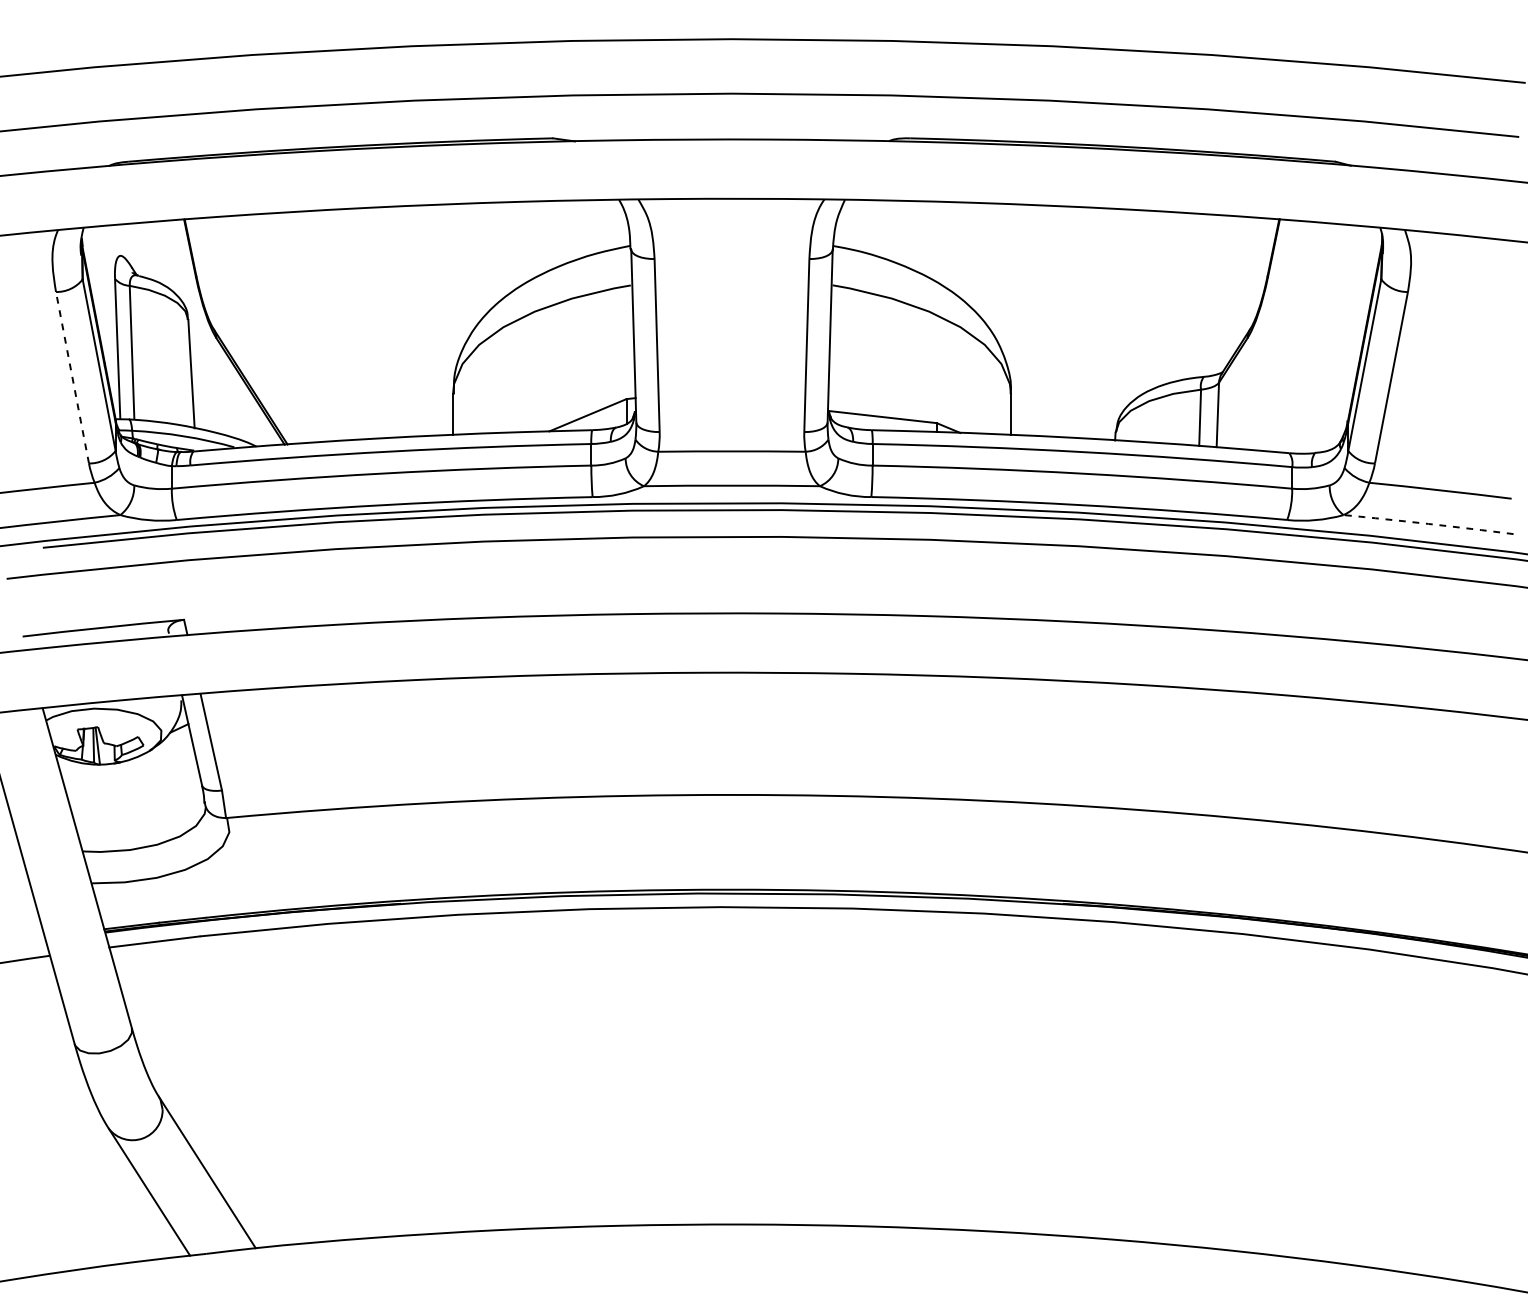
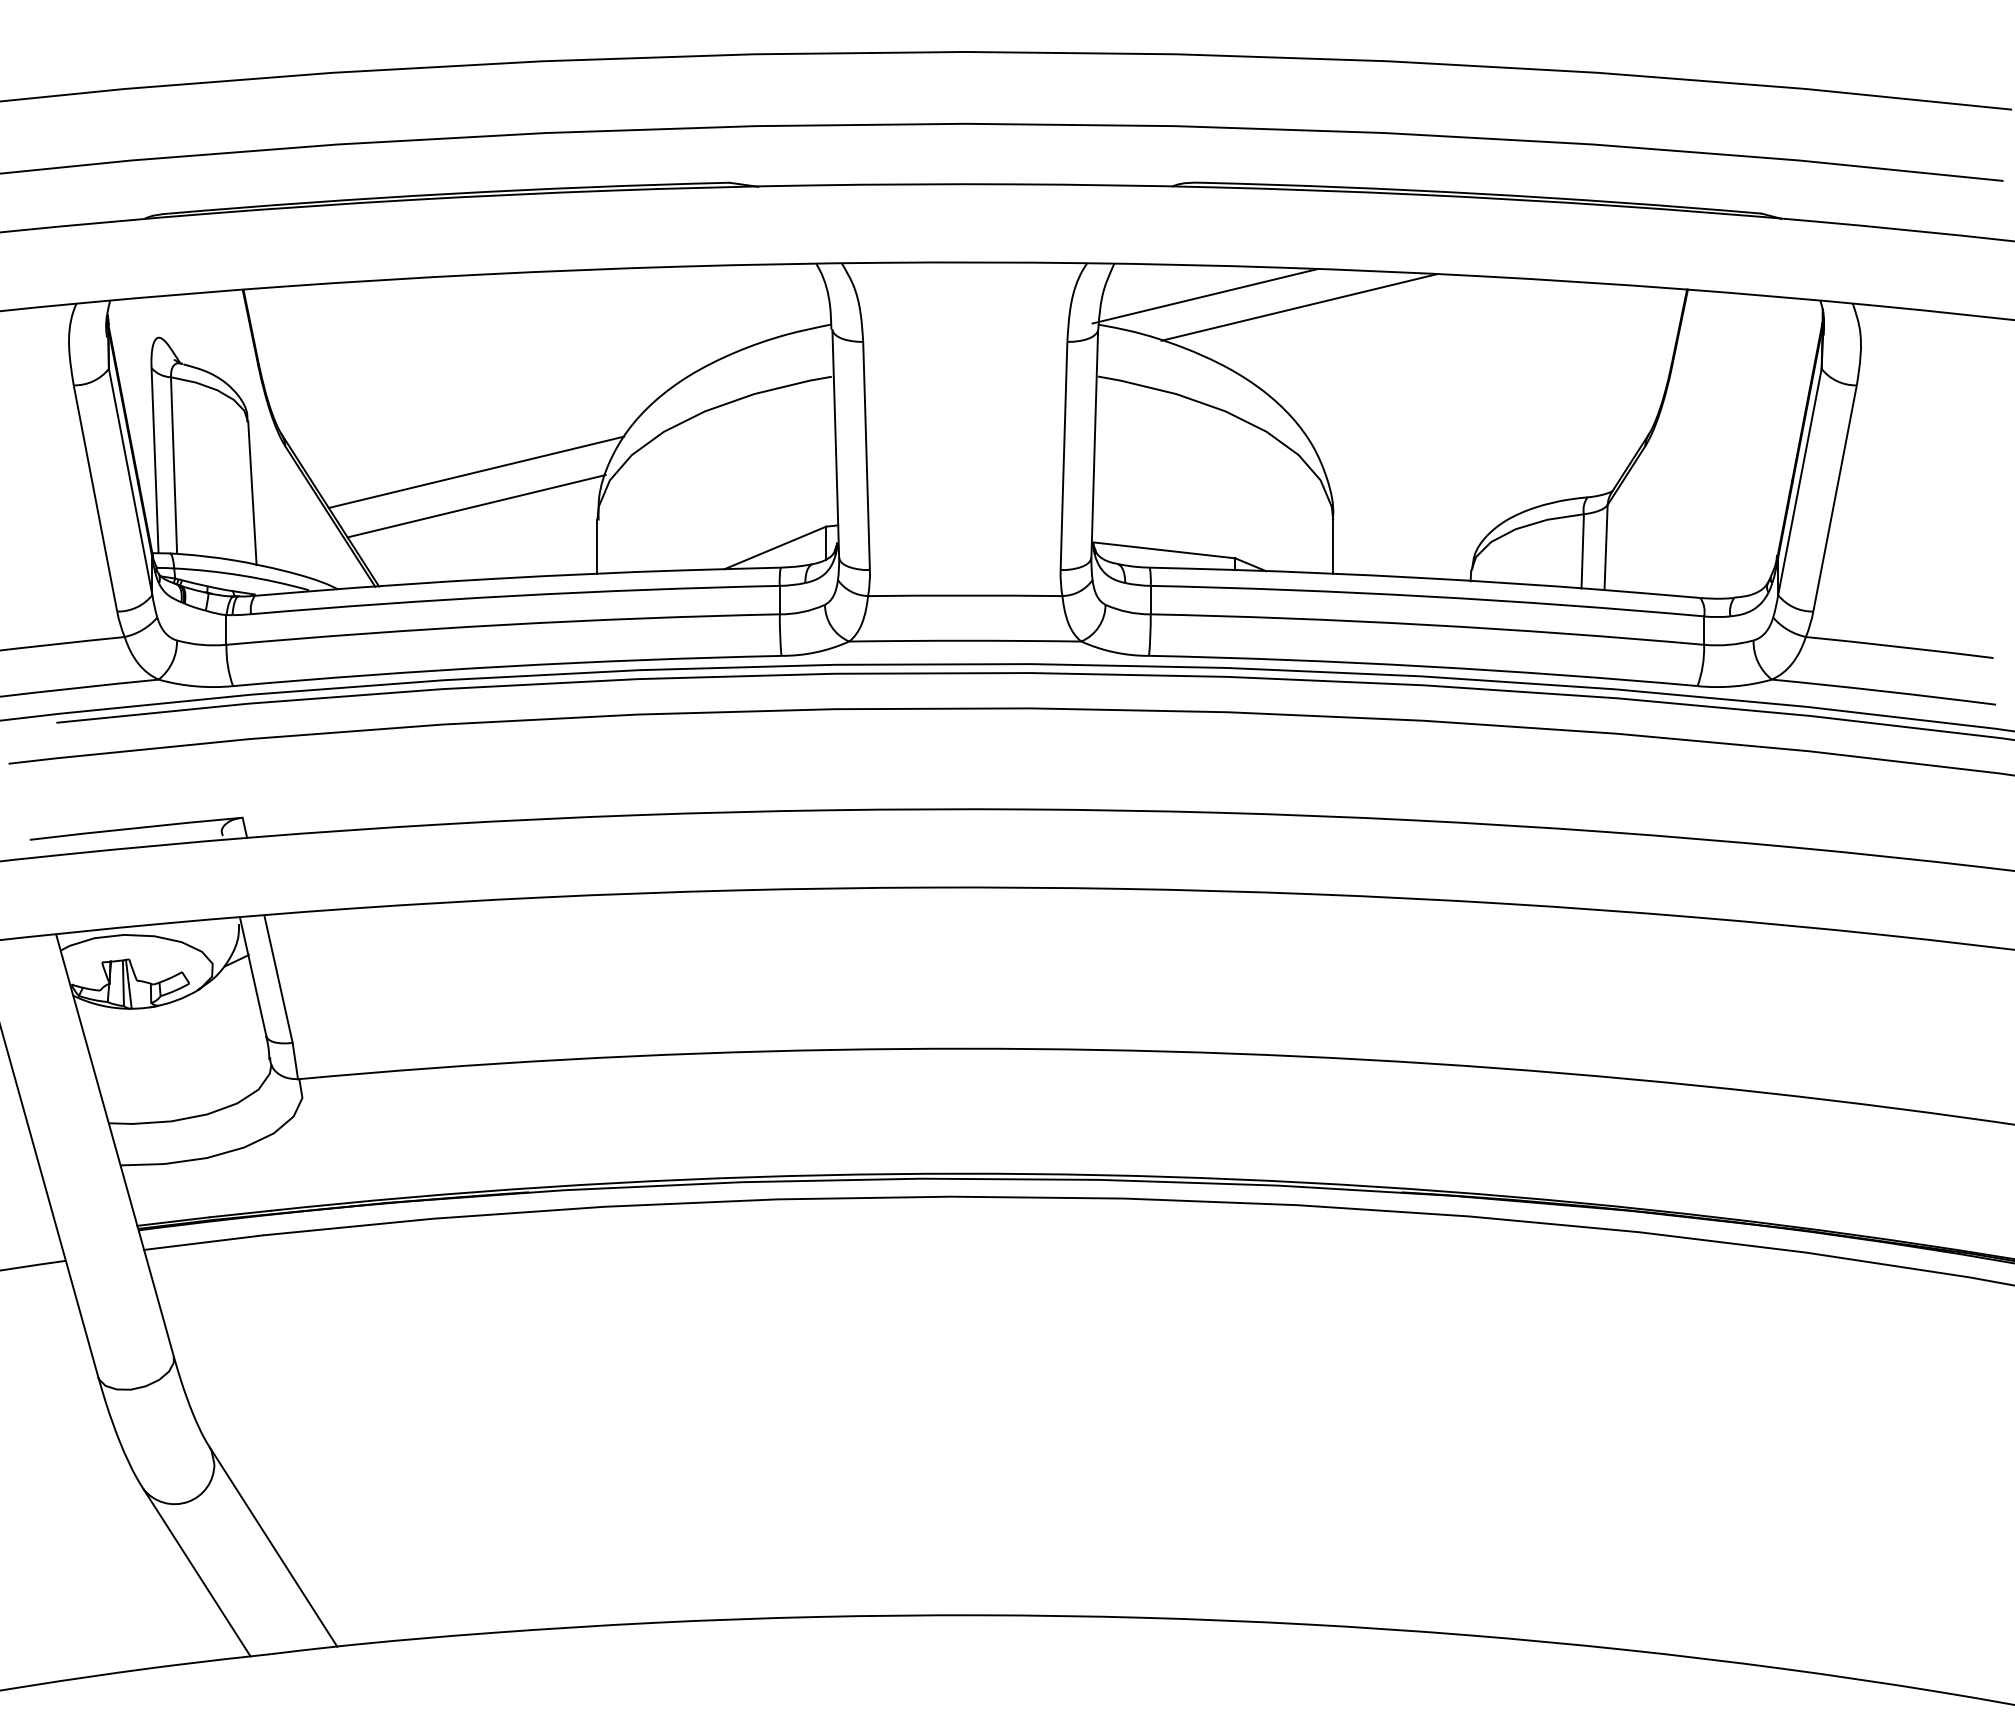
line: (913, 224) -> (1204, 296), added
line: (984, 232) -> (1298, 307), added
line: (361, 357) -> (476, 471), added
line: (72, 377) -> (95, 498), dashed -> solid
line: (361, 383) -> (476, 506), added
arc: (1428, 524) -> (1884, 691), dashed -> solid

